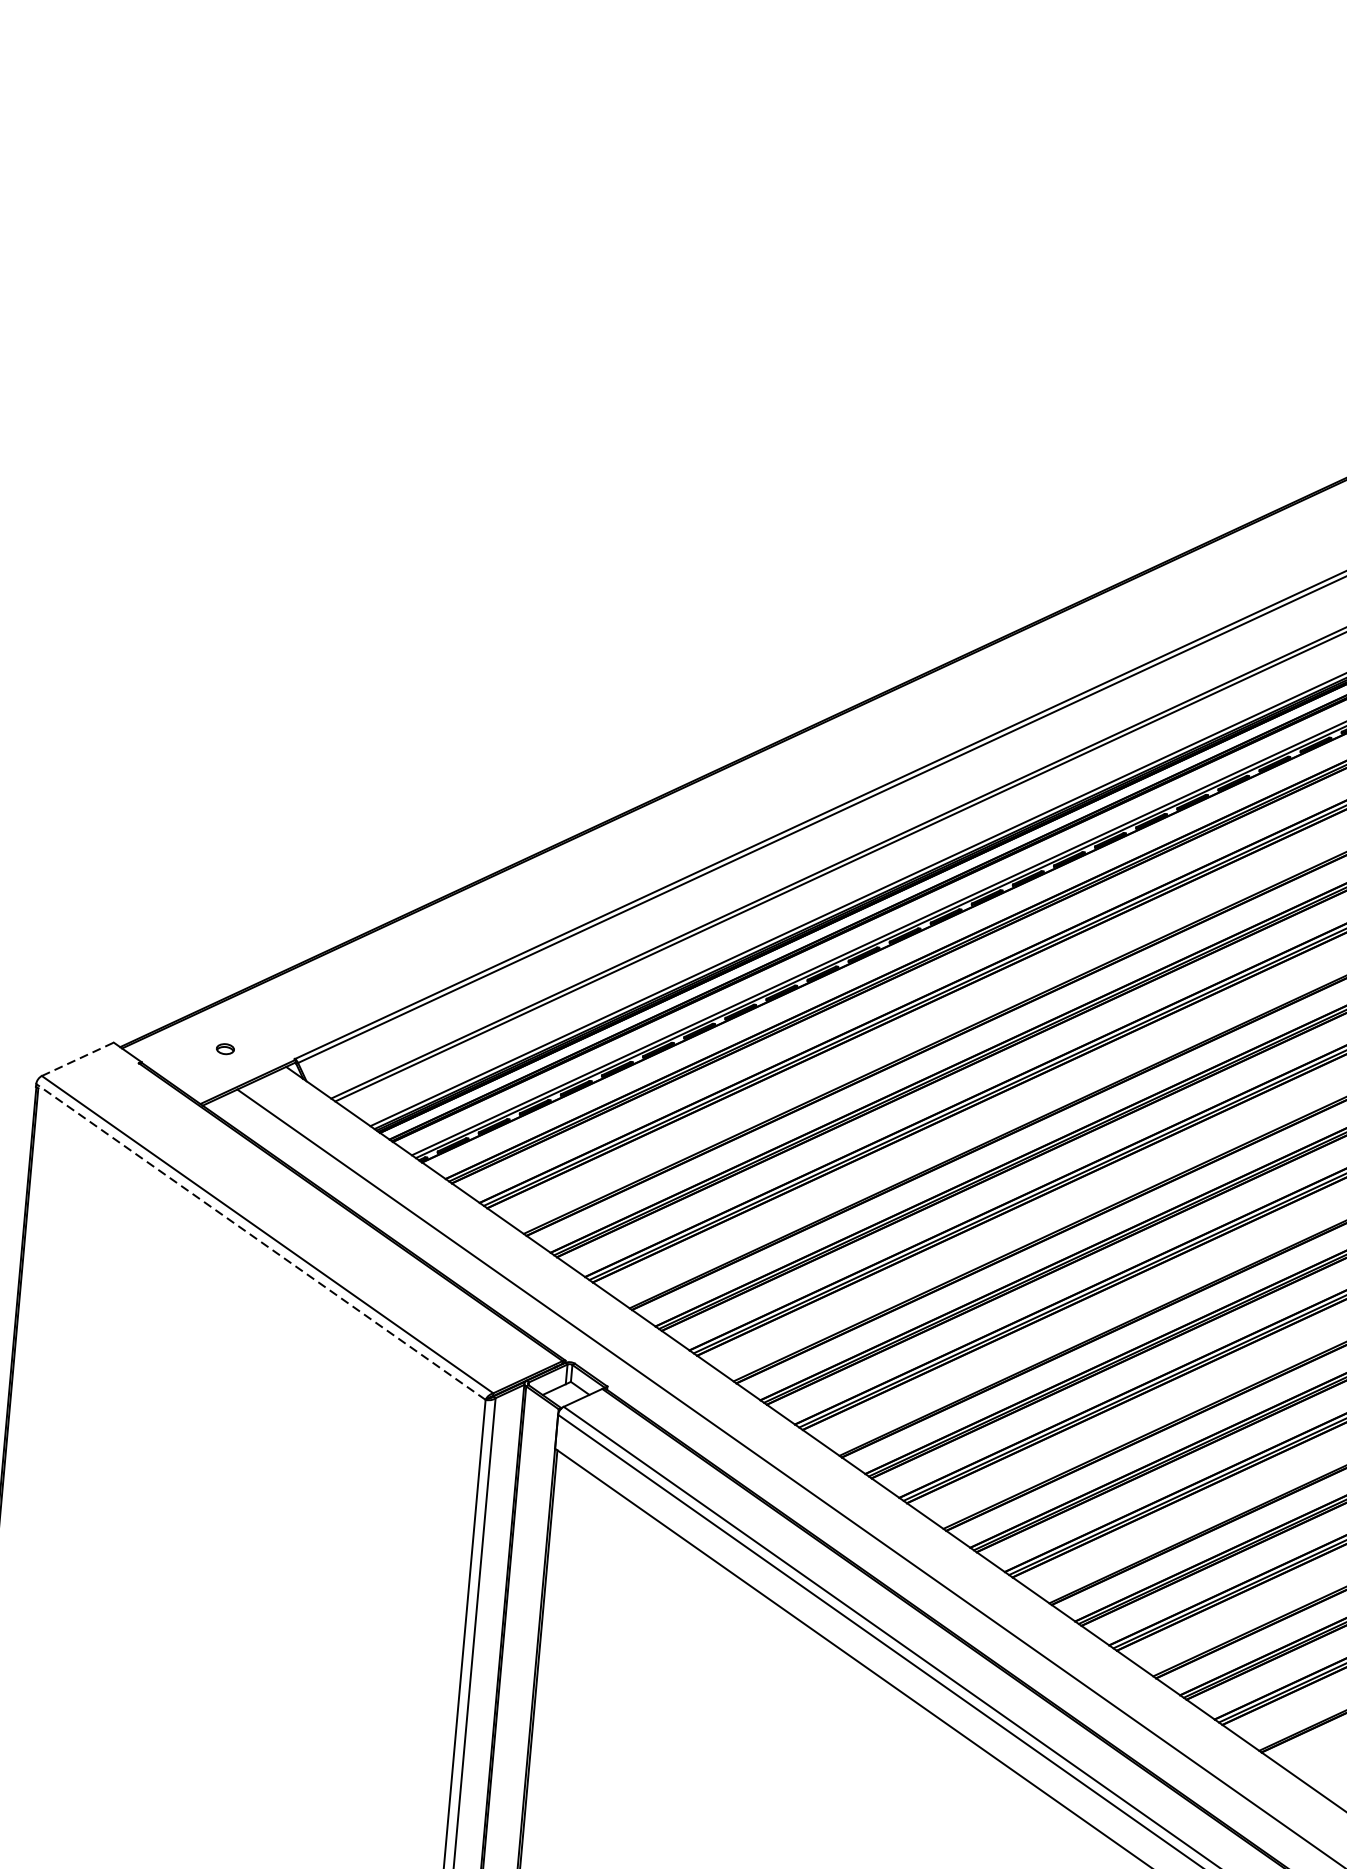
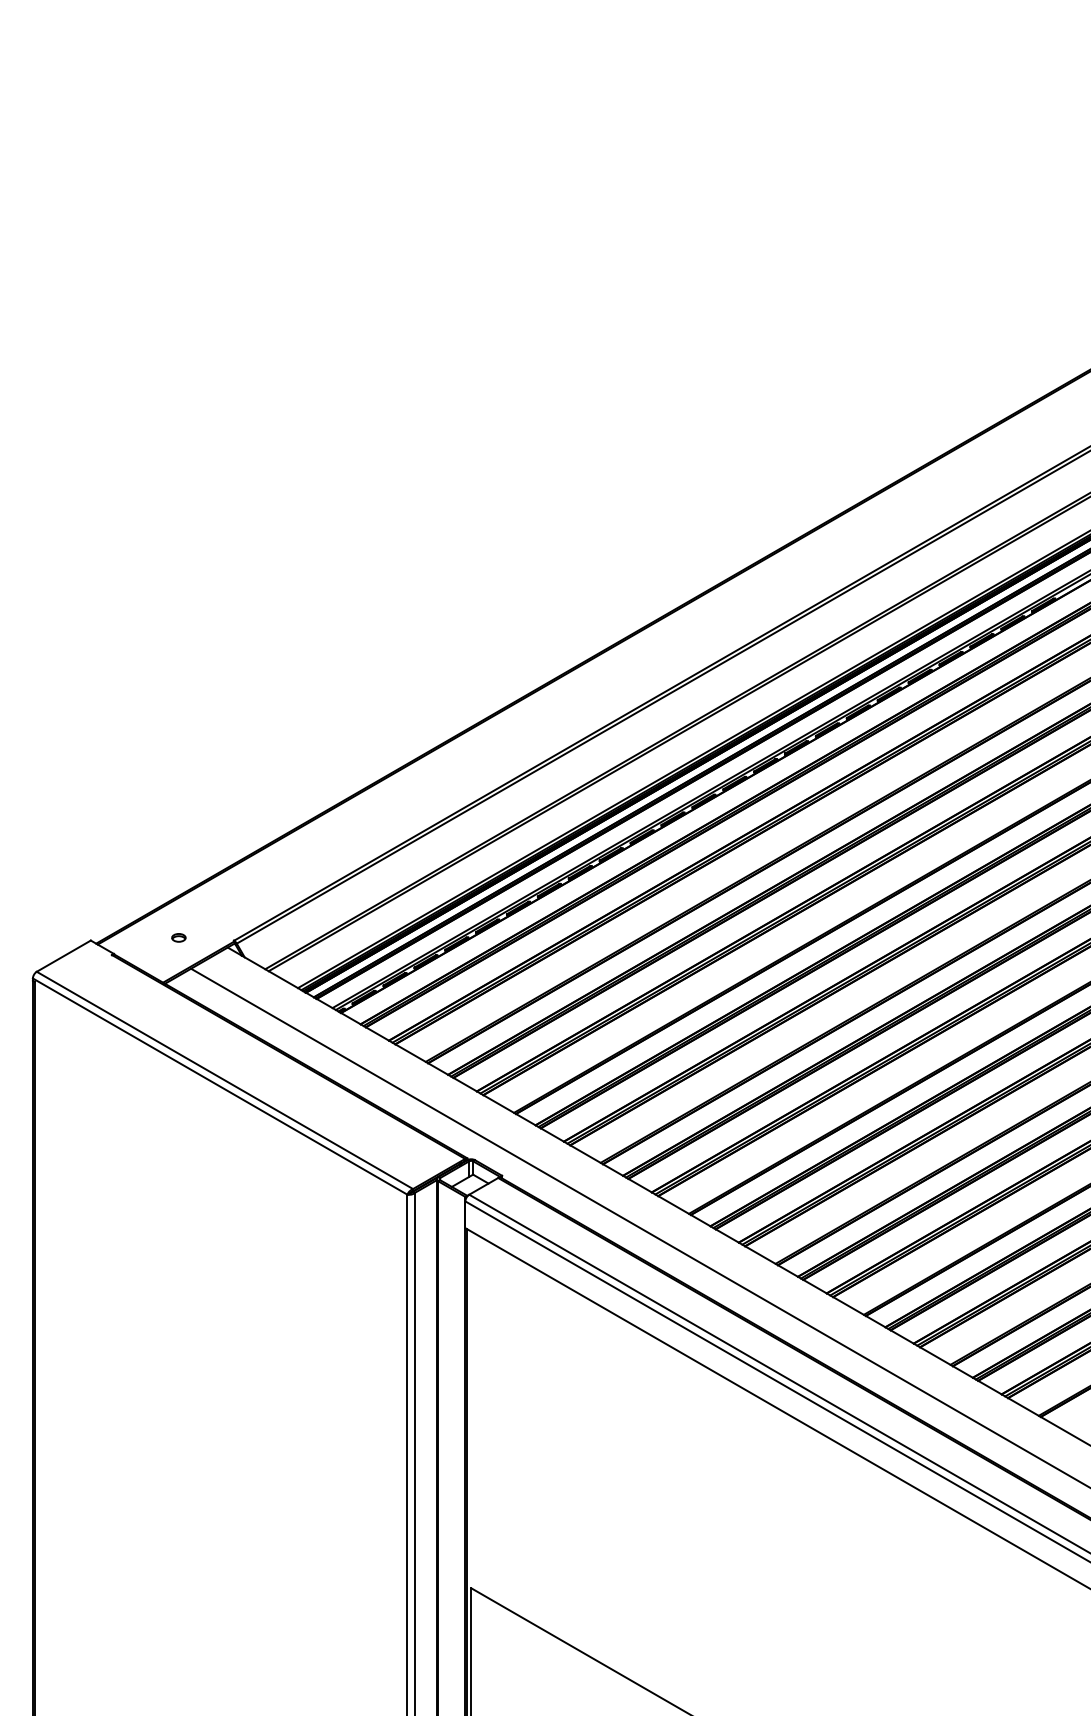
line: (78, 1058) -> (64, 955), dashed -> solid
line: (260, 1241) -> (219, 1086), dashed -> solid

